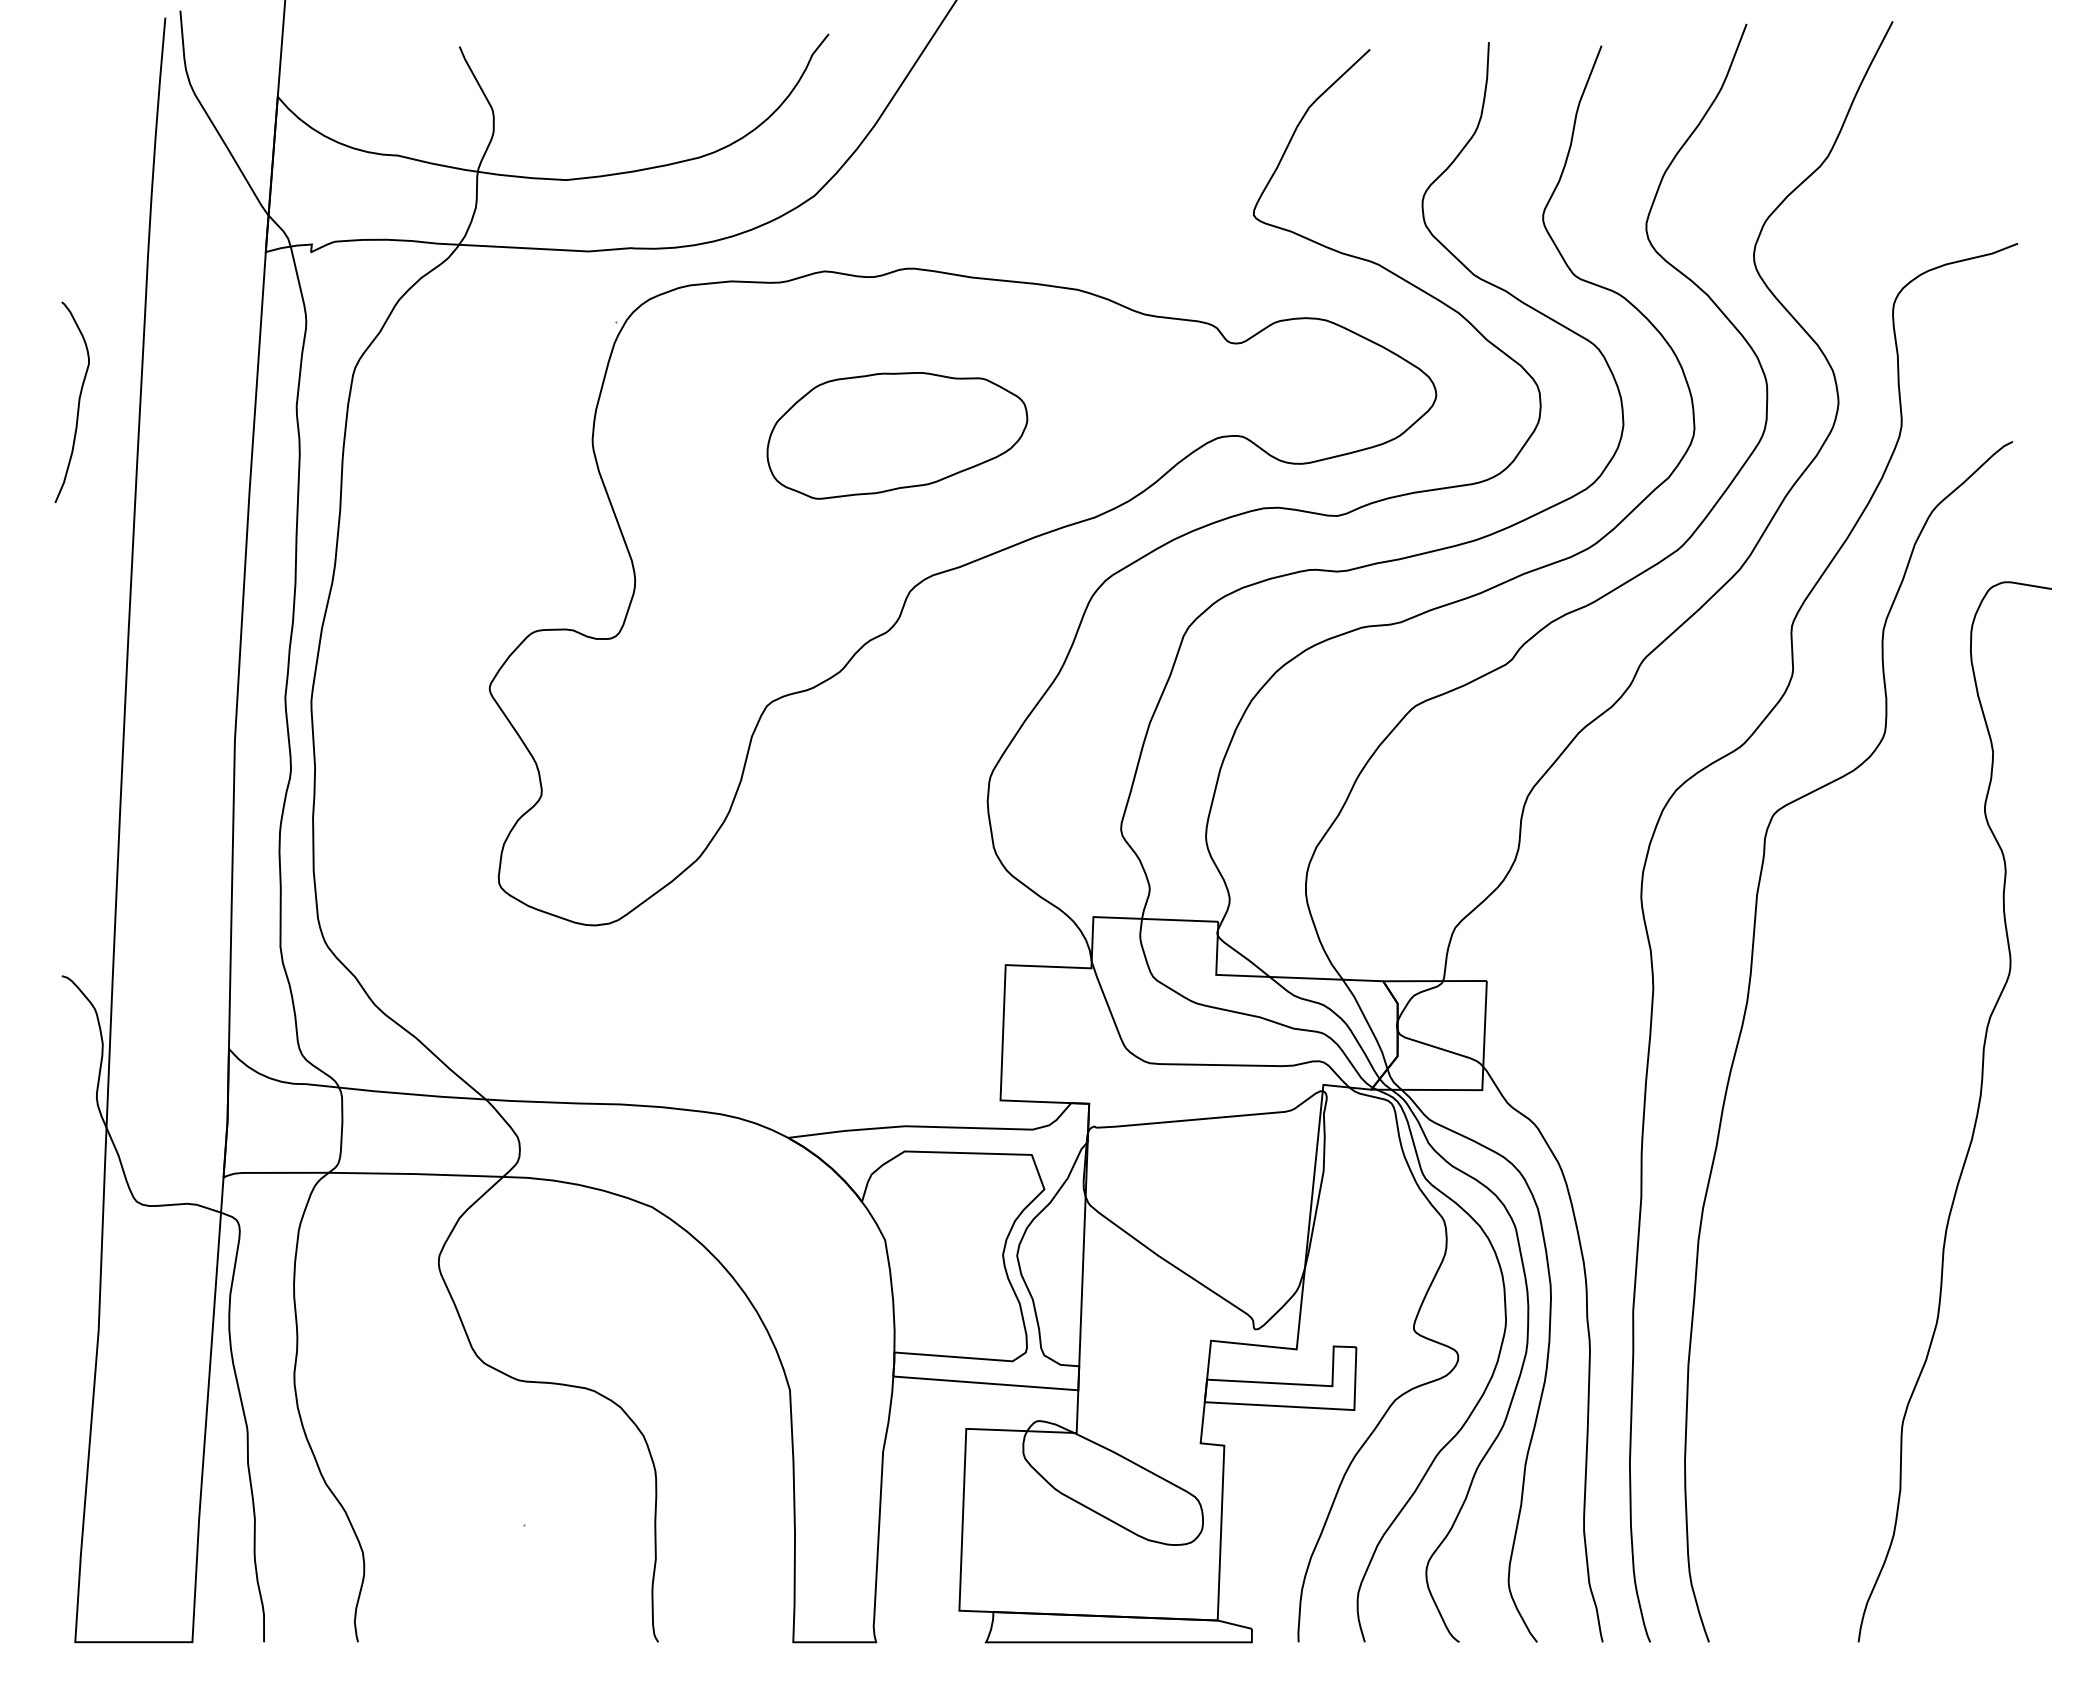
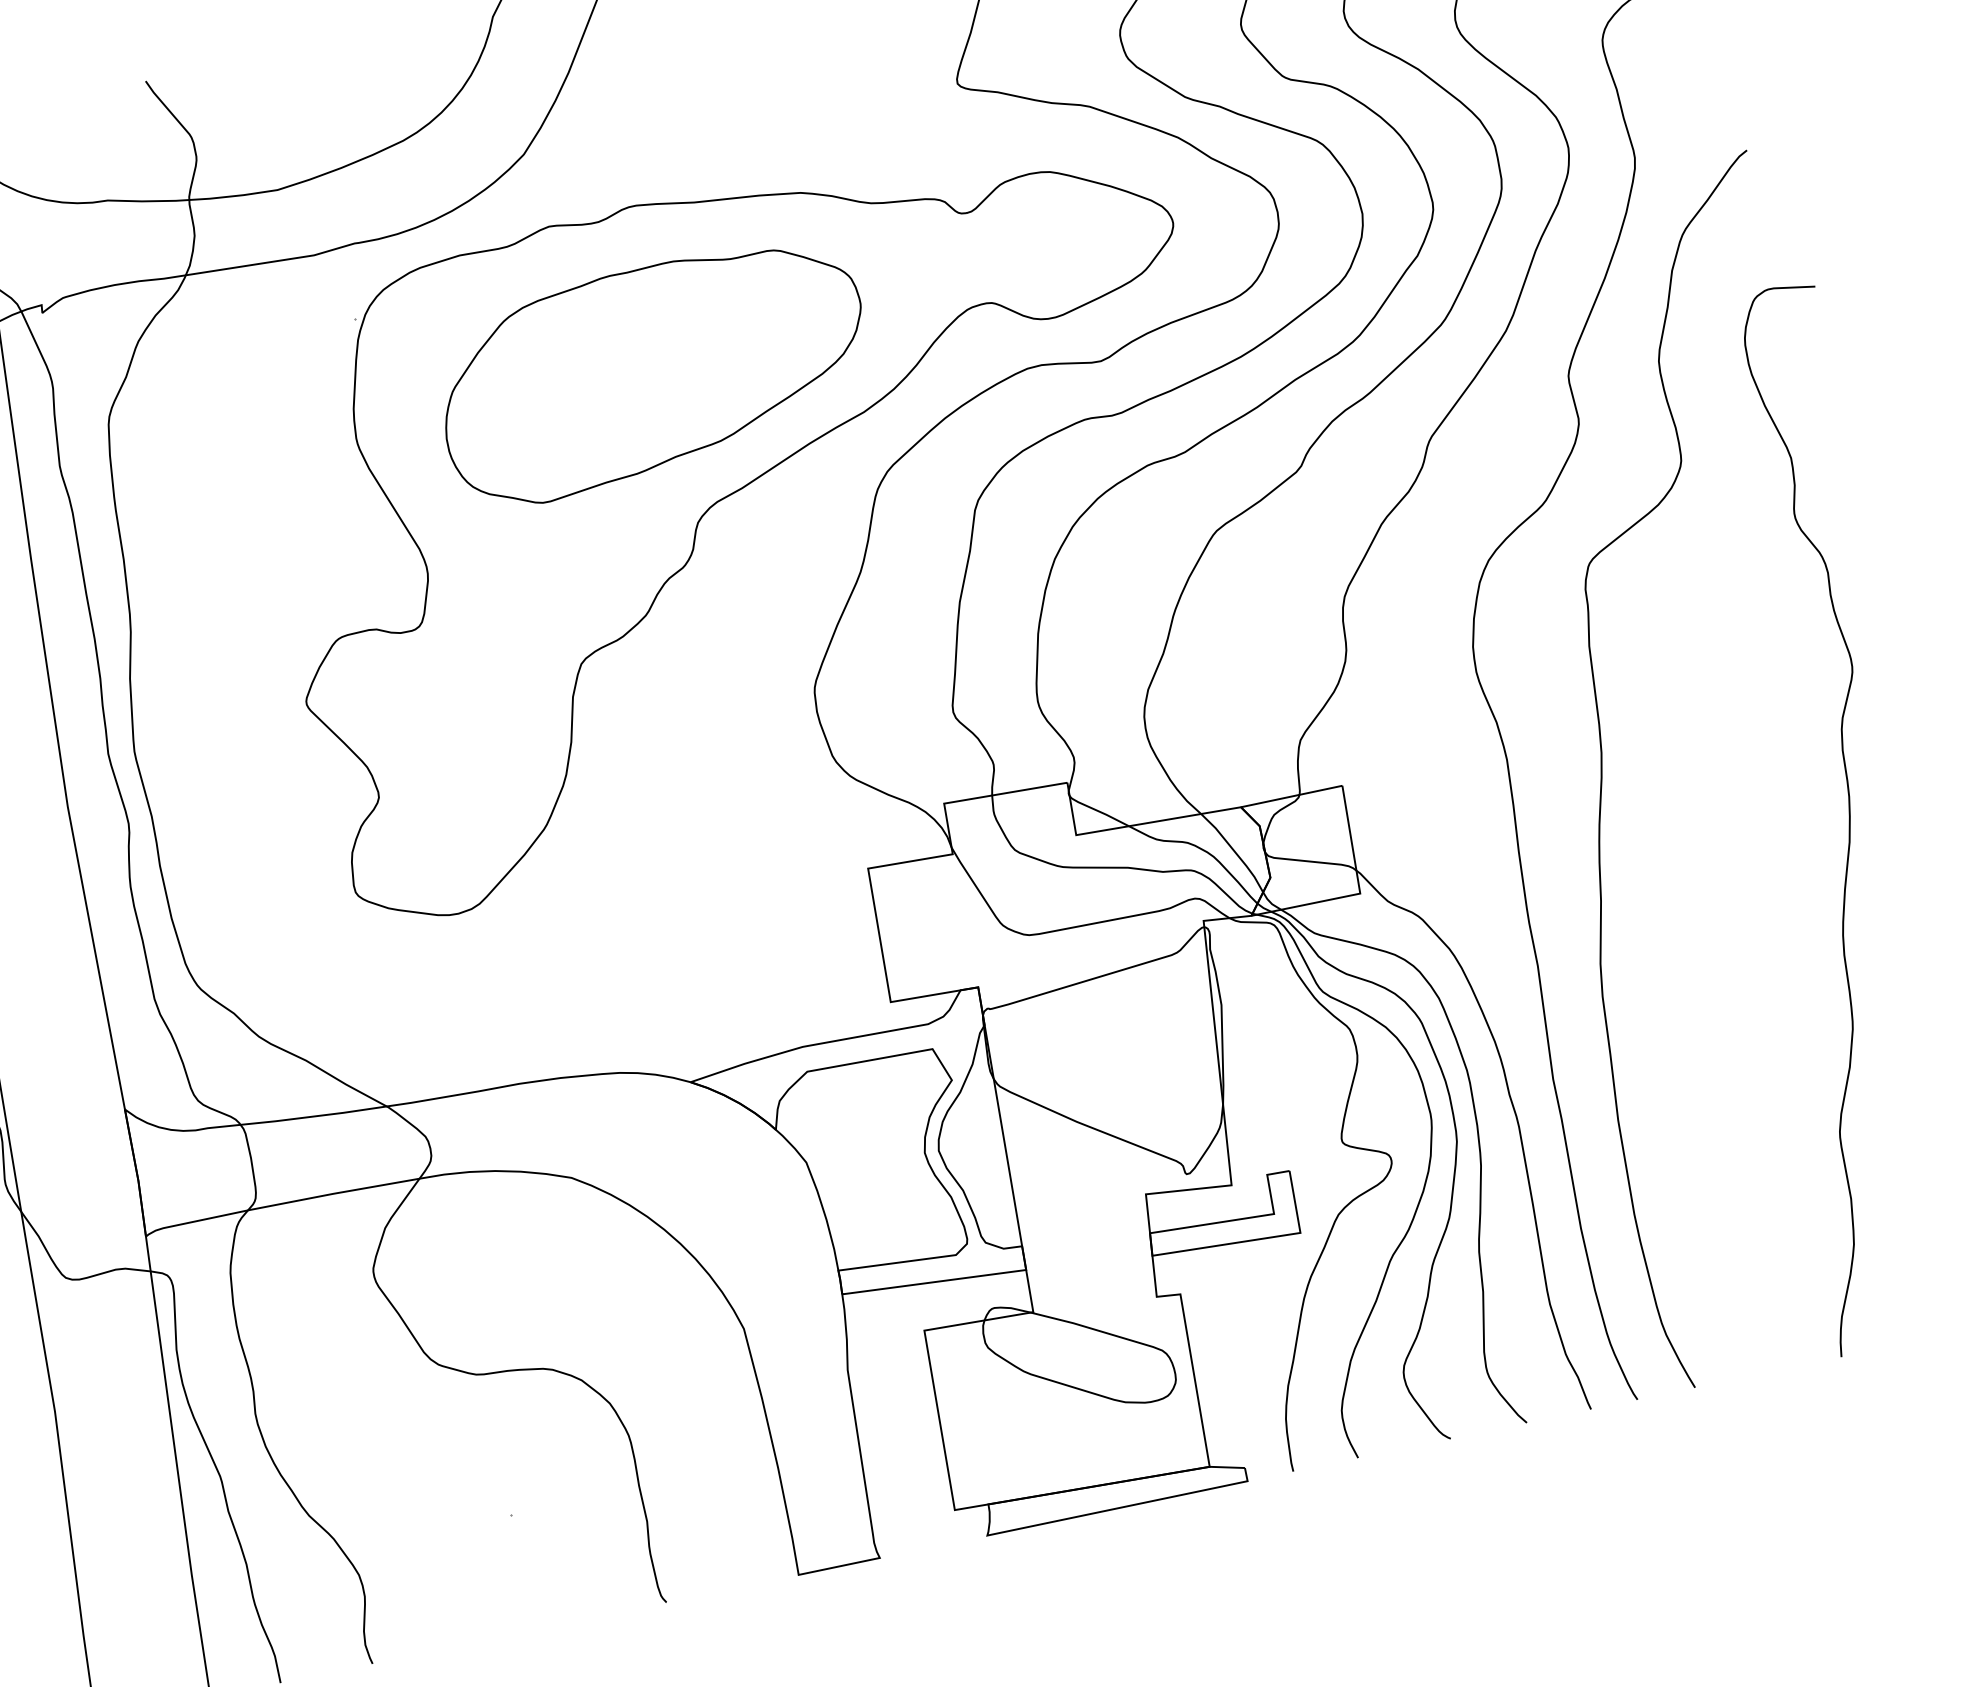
part: (897, 435) -> (653, 372), size x1.67

